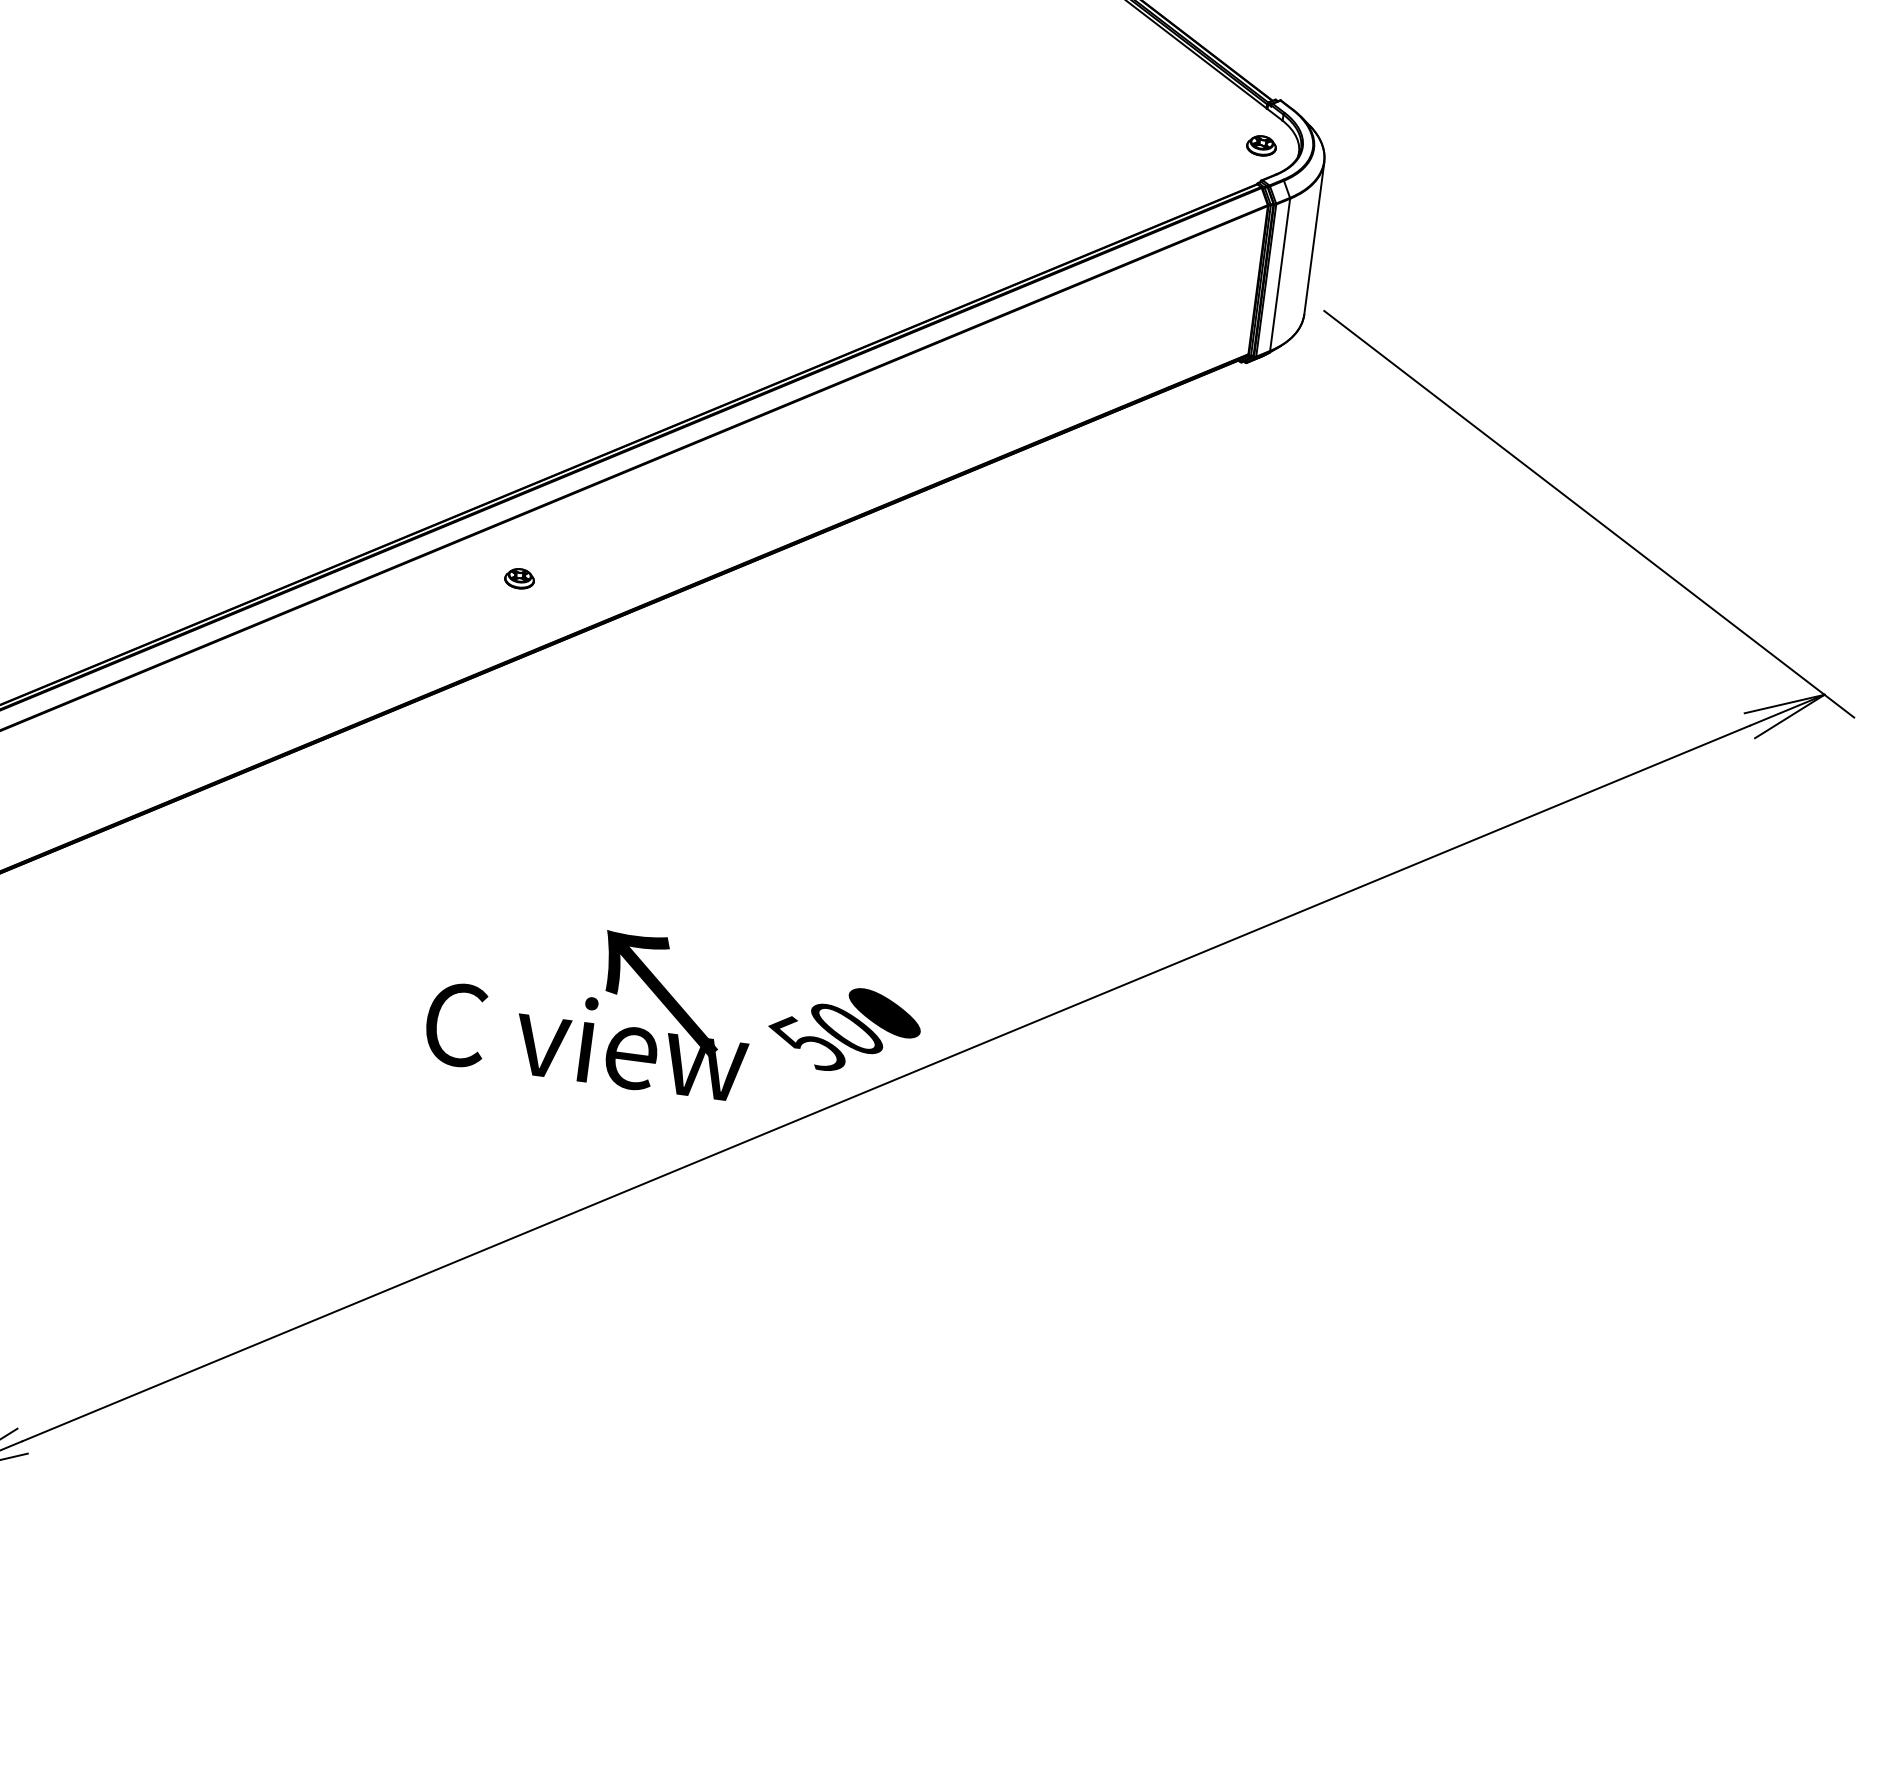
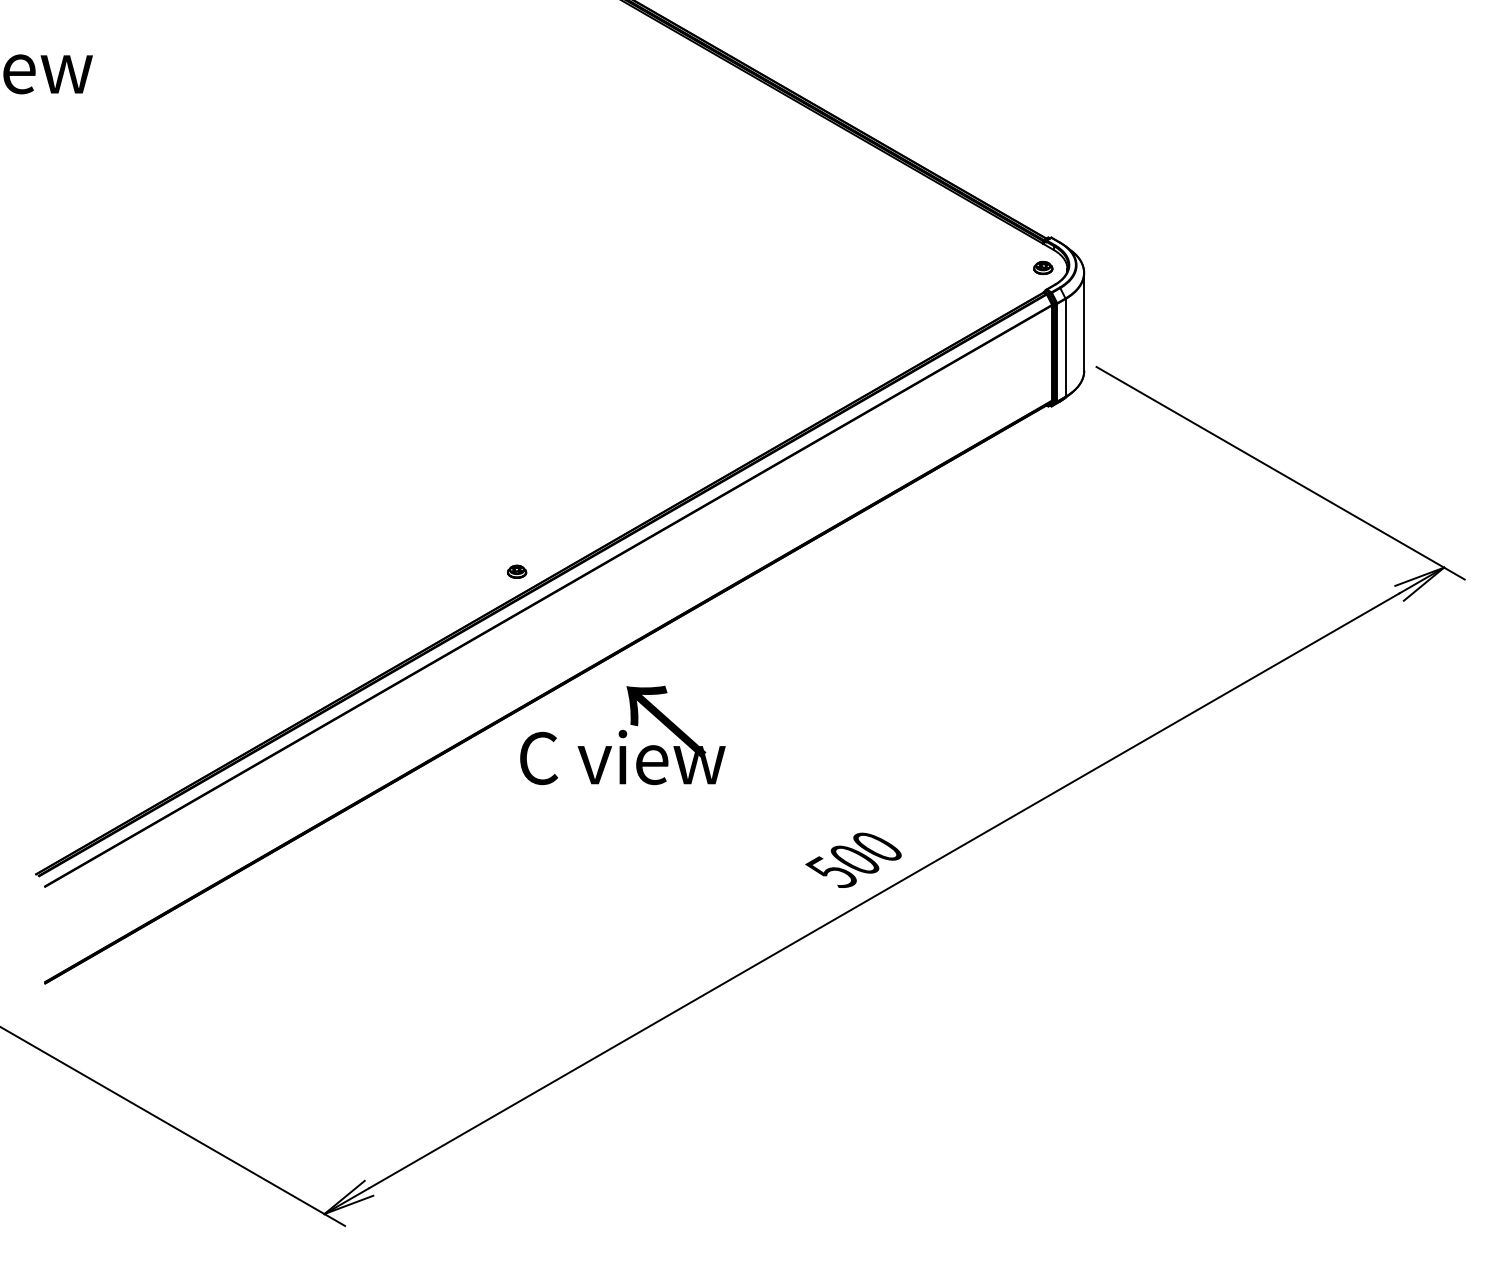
part: (520, 578) -> (517, 571), moved
text: (590, 1006) -> (622, 735), moved

